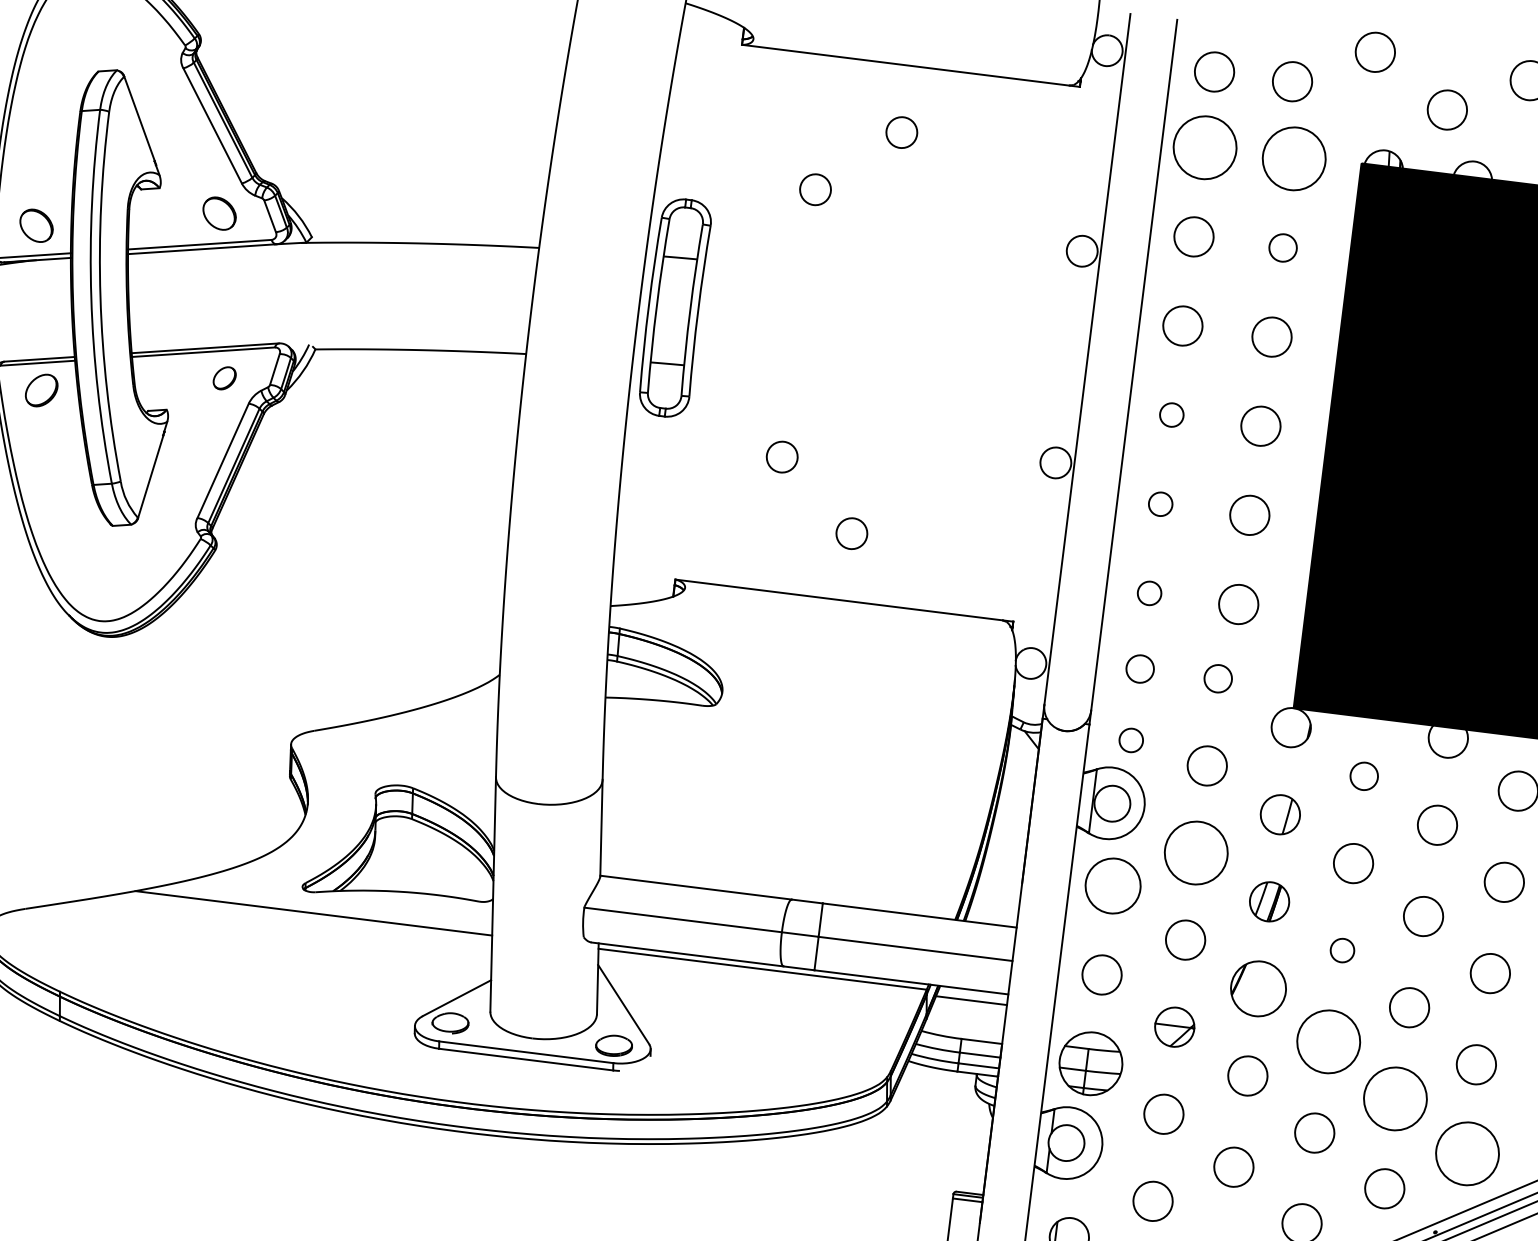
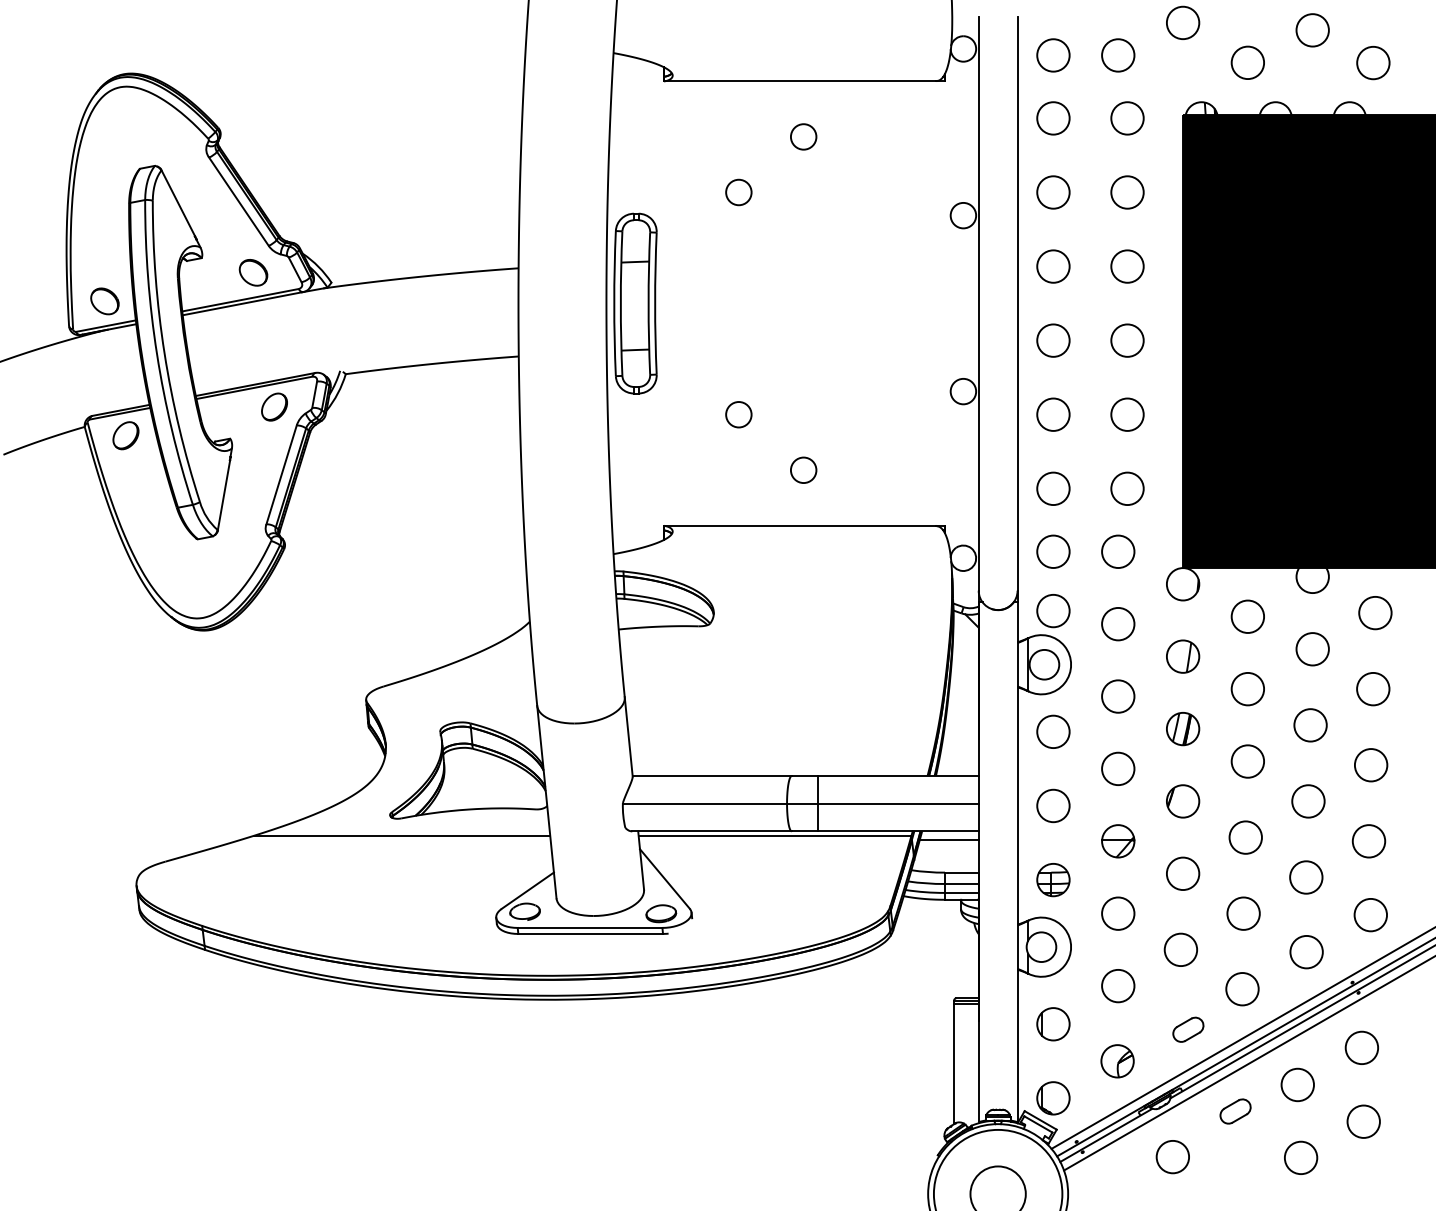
circle: (1205, 147) -> (1053, 118), size x0.62
circle: (1294, 158) -> (1127, 118), size x0.62
circle: (1283, 247) -> (1127, 192), size x1.43
part: (224, 377) -> (274, 406), size x1.43
circle: (1171, 414) -> (1053, 340), size x1.67
circle: (1160, 503) -> (1053, 414), size x1.67
circle: (1149, 593) -> (1053, 488), size x1.67
circle: (1140, 668) -> (1053, 551), size x1.43
circle: (1218, 678) -> (1118, 551), size x1.43
circle: (1131, 739) -> (1053, 610), size x1.67
circle: (1363, 776) -> (1247, 616), size x1.43
circle: (1196, 853) -> (1118, 696), size x0.62
circle: (1113, 885) -> (1053, 731), size x0.71
circle: (1342, 950) -> (1247, 761), size x1.67
part: (1259, 989) -> (1183, 801), size x0.71
circle: (1328, 1041) -> (1245, 837), size x0.62
part: (1090, 1064) -> (1053, 880), size x0.62
circle: (1395, 1098) -> (1306, 877), size x0.62
circle: (1467, 1153) -> (1370, 914), size x0.62

